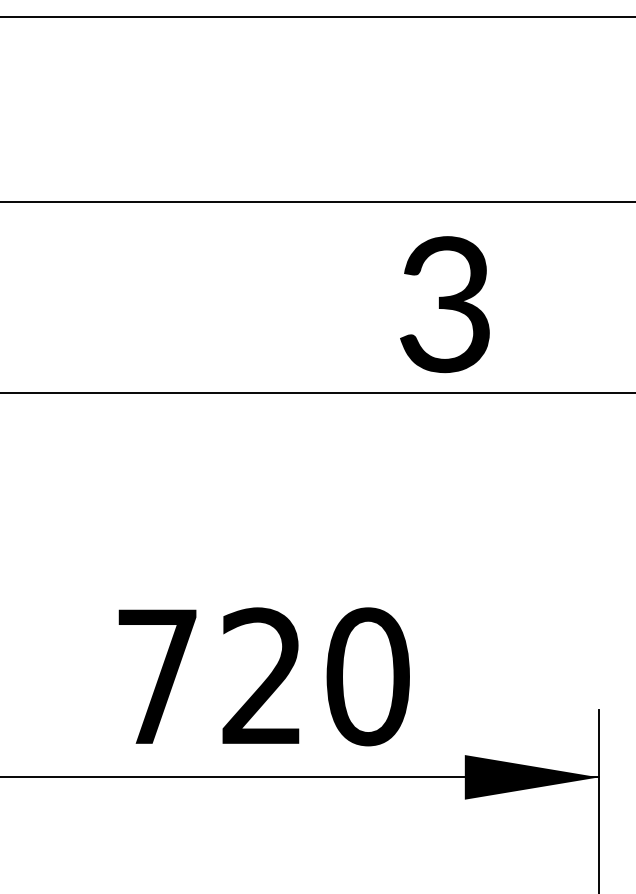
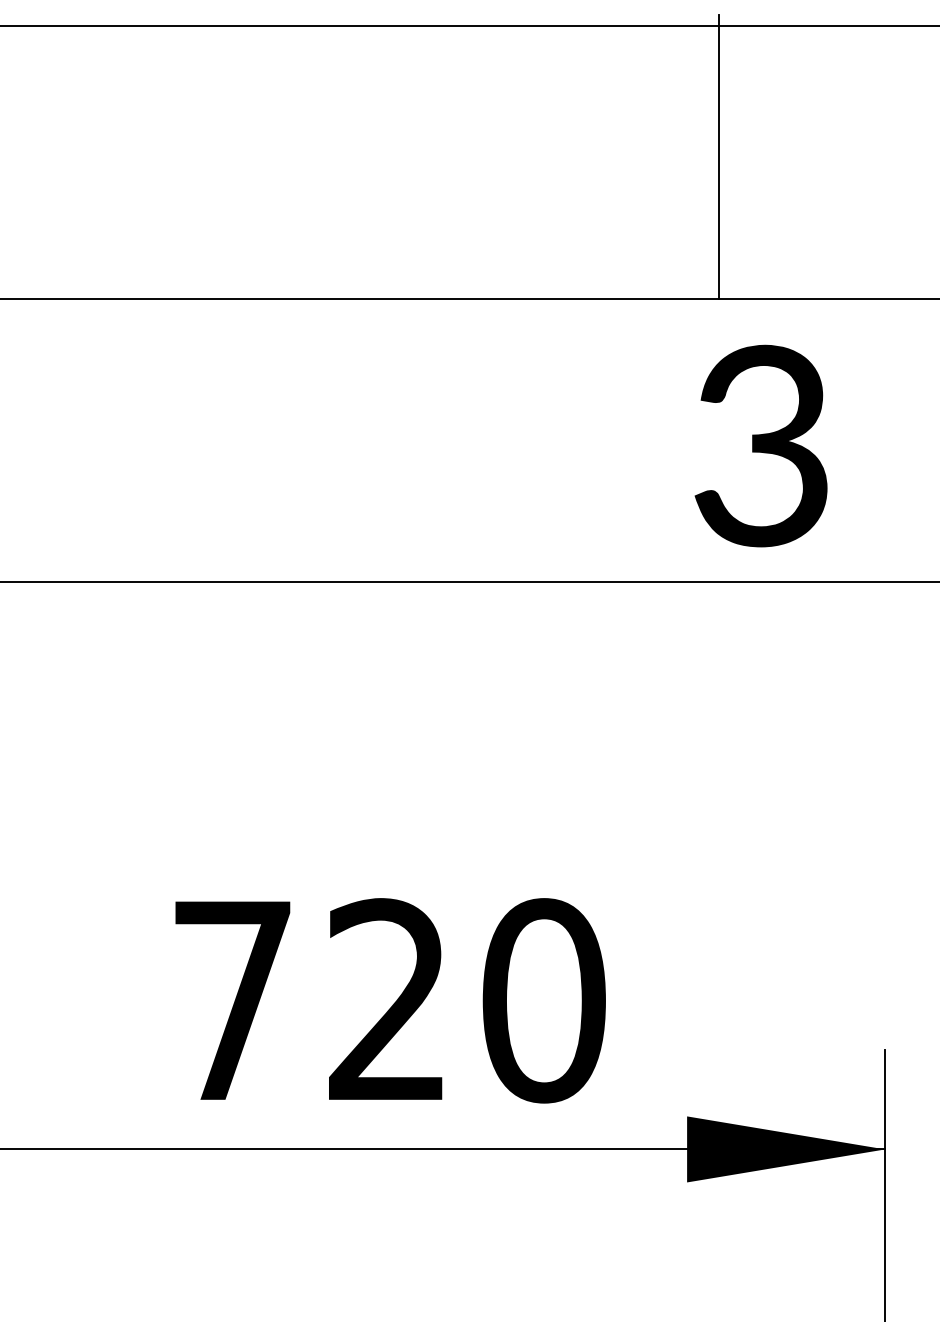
line: (486, 105) -> (719, 156), added
text: (444, 304) -> (760, 445), moved

